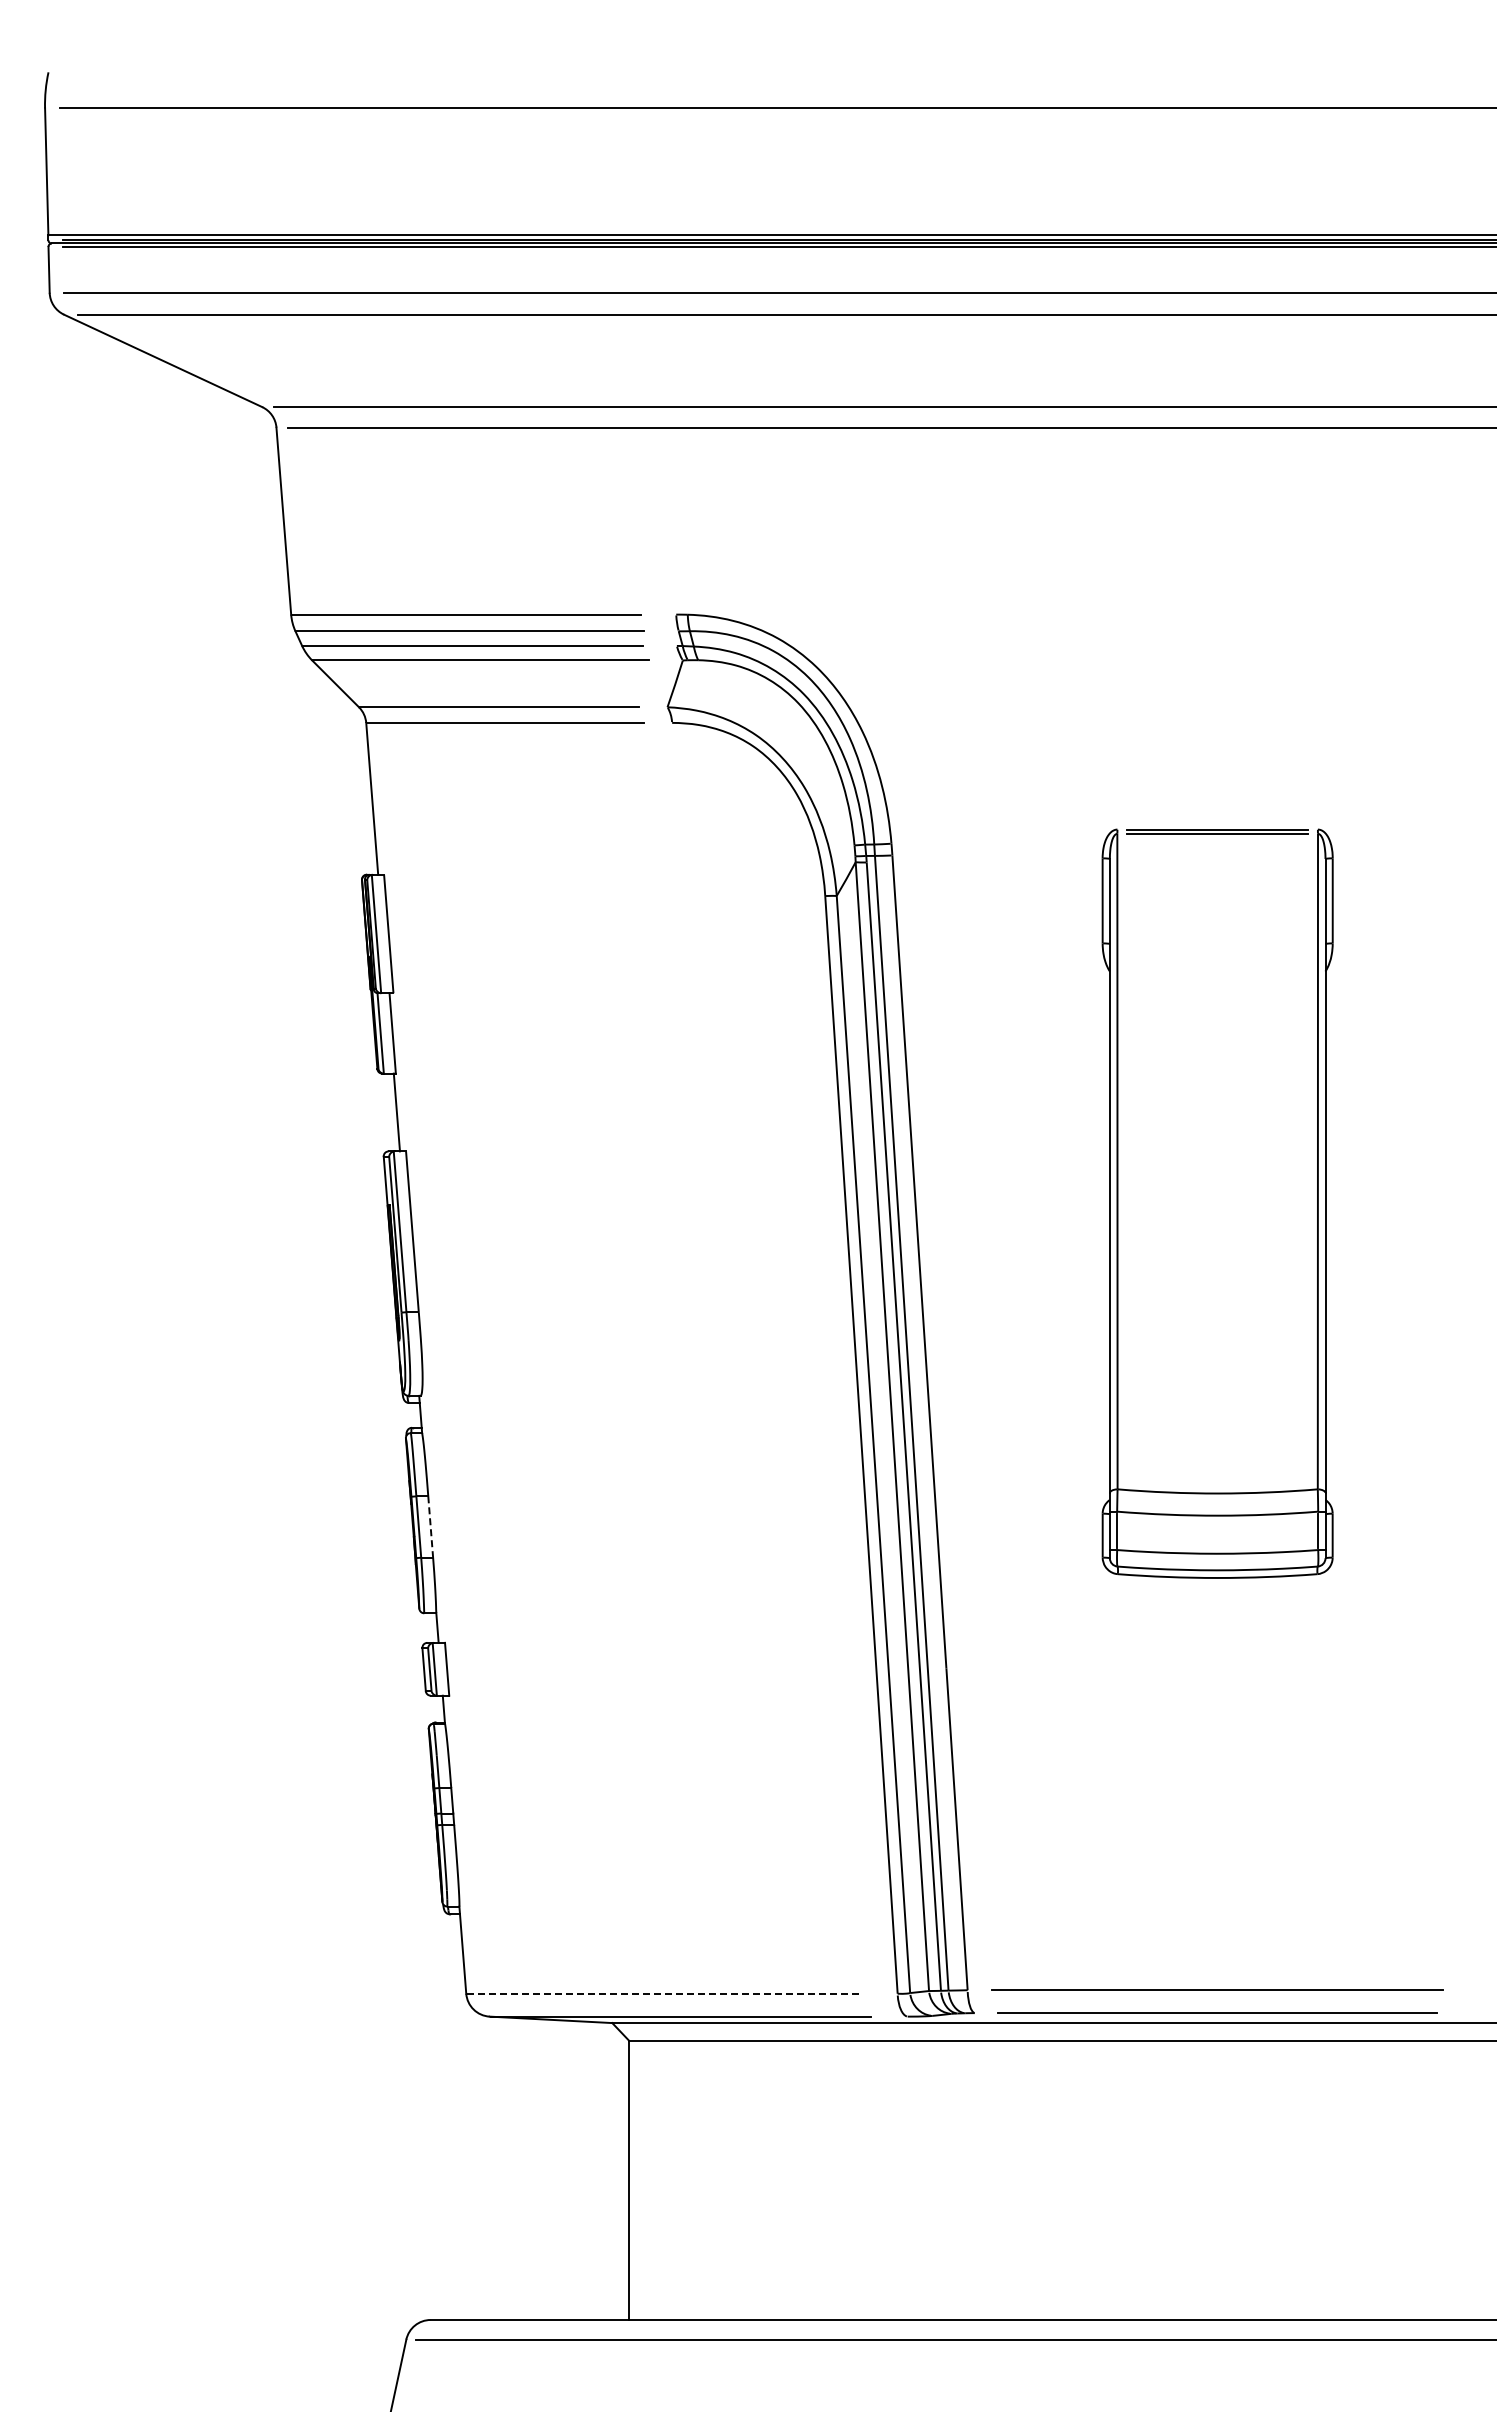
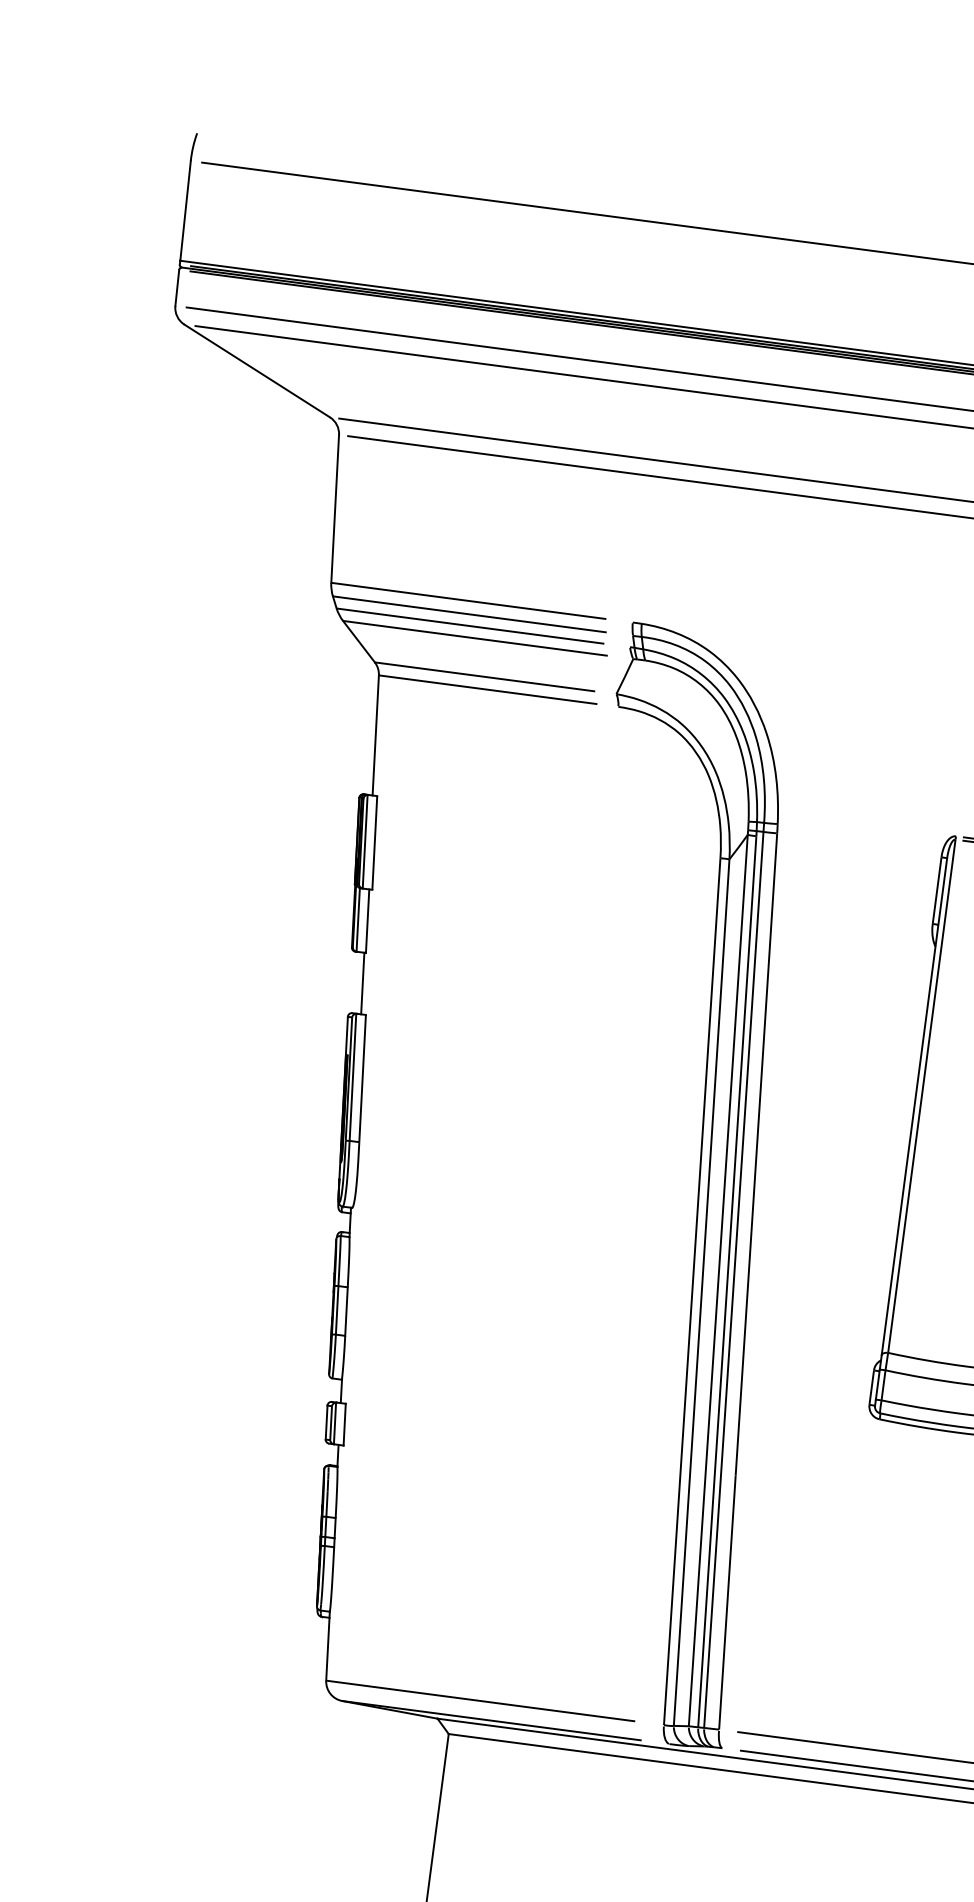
line: (430, 1527) -> (346, 1311), dashed -> solid
line: (664, 1993) -> (481, 1700), dashed -> solid

